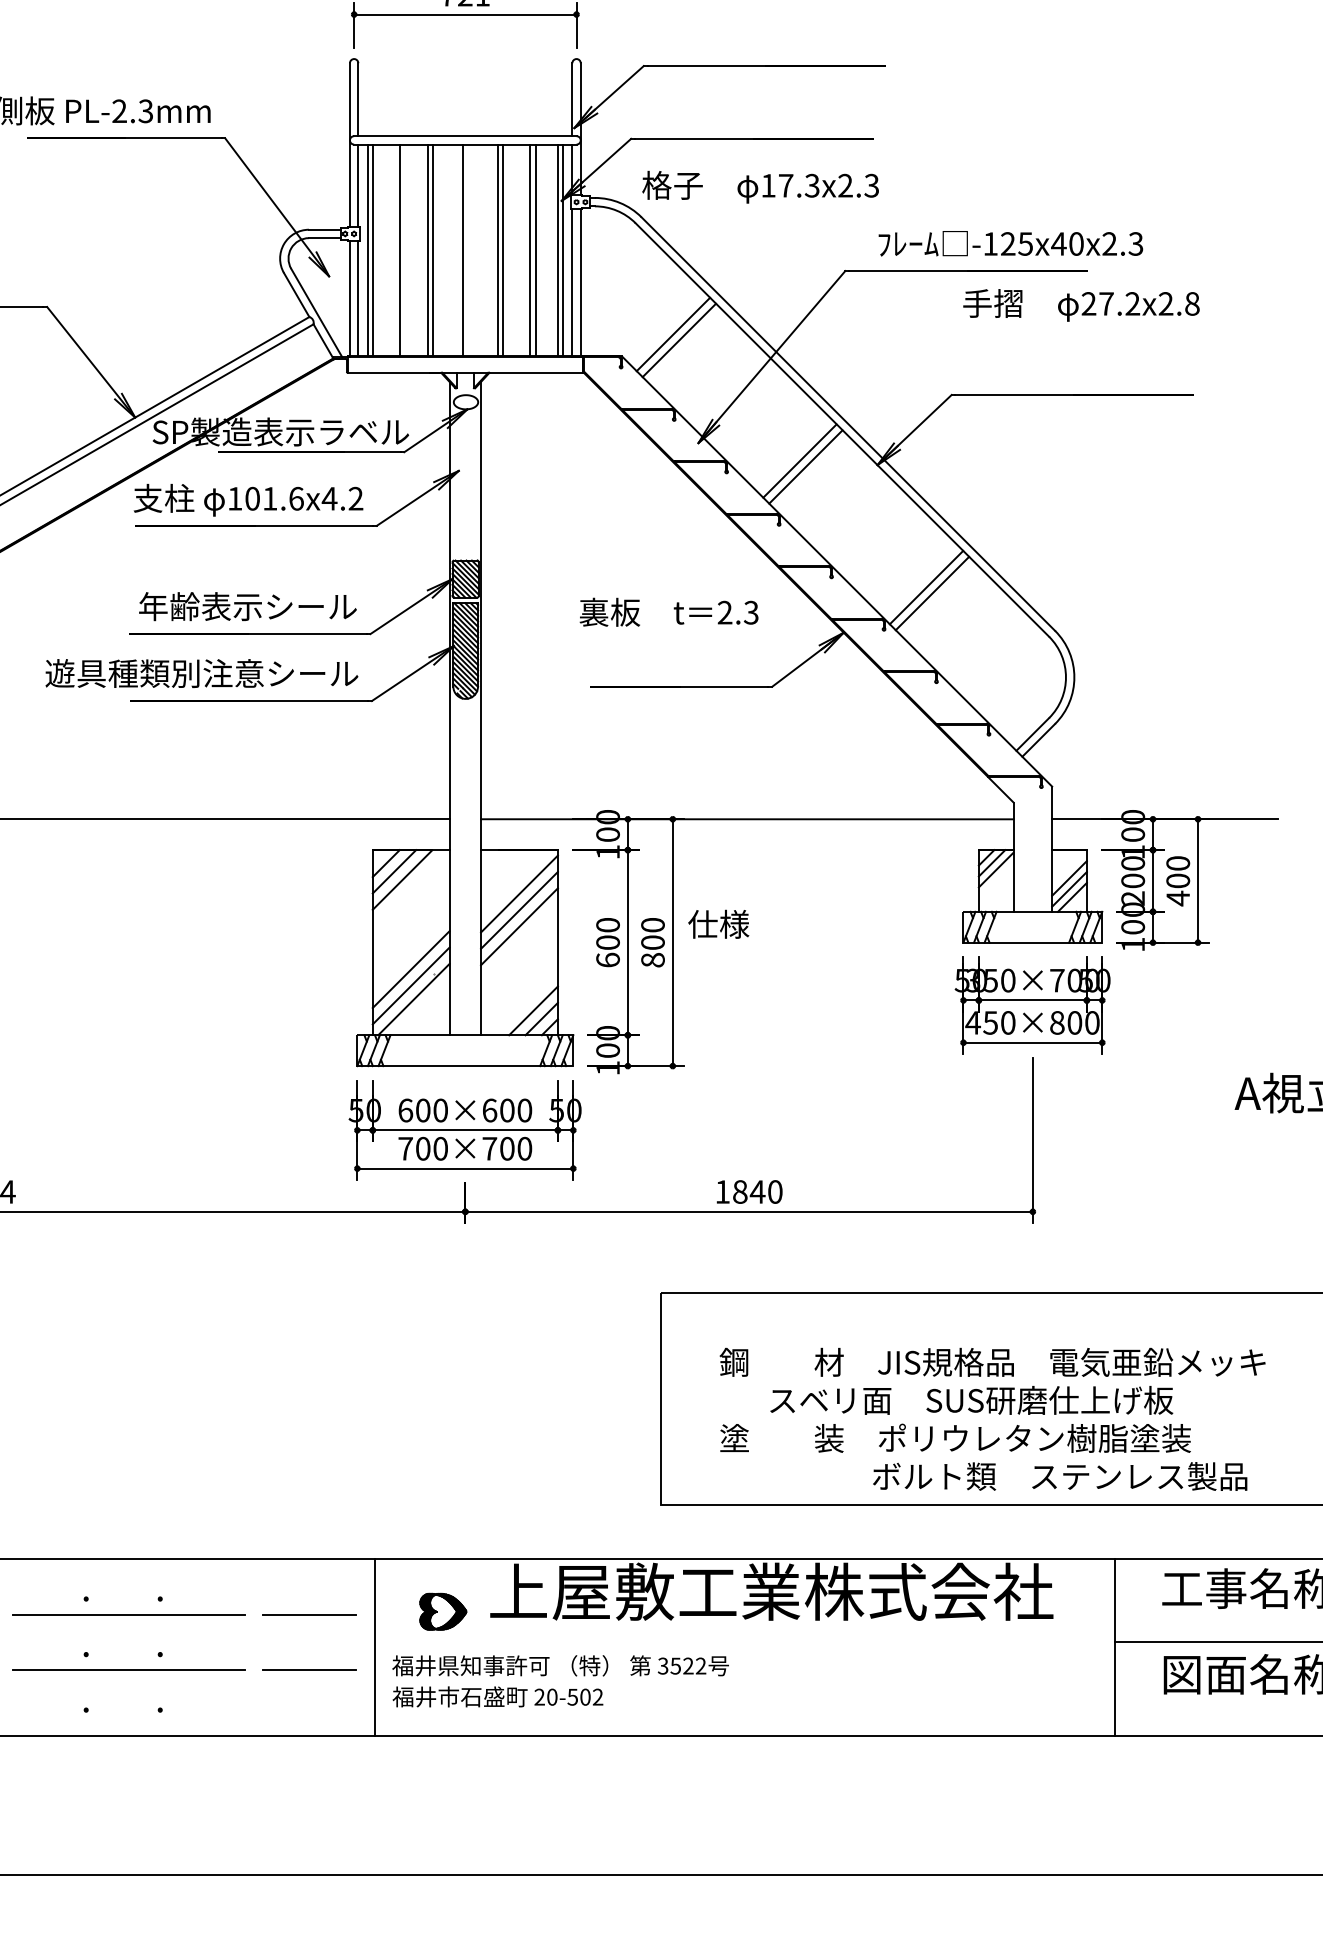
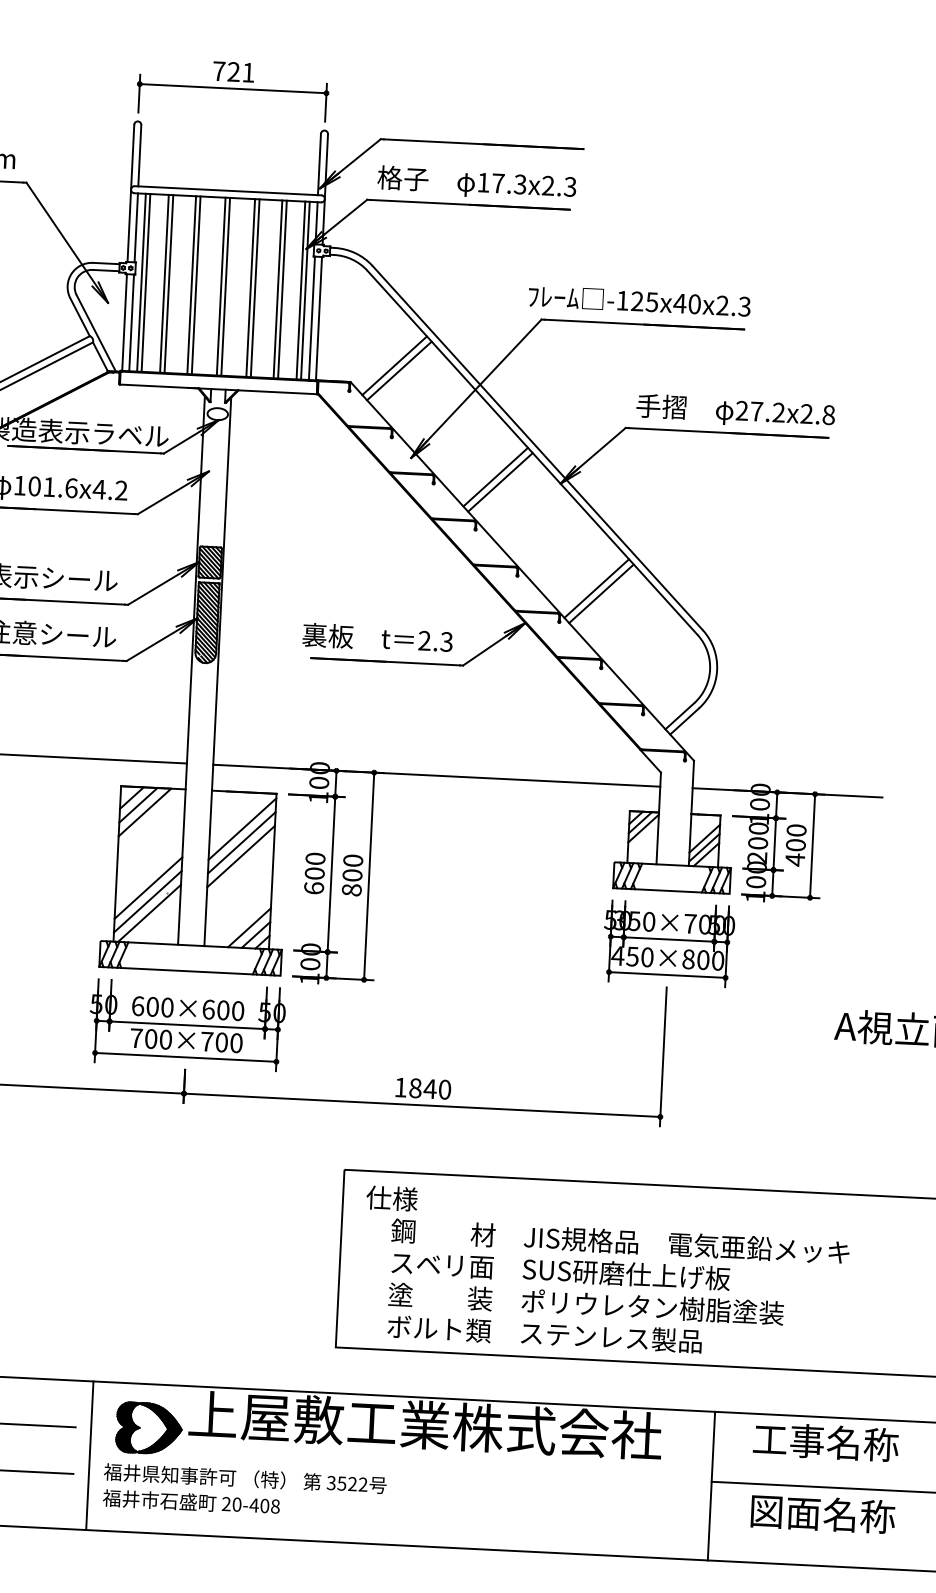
text: (760, 186) -> (476, 183), moved
text: (1010, 243) -> (639, 301), moved
line: (395, 250) -> (164, 283), added
line: (468, 250) -> (226, 286), added
text: (1081, 305) -> (735, 411), moved
text: (668, 611) -> (377, 637), moved
text: (718, 923) -> (391, 1197), moved
text: (971, 1400) -> (560, 1270), moved
text: (1060, 1476) -> (545, 1334), moved
part: (443, 1611) -> (149, 1428), size x1.67
text: (585, 1696) -> (264, 1505), 20-502 -> 20-408

